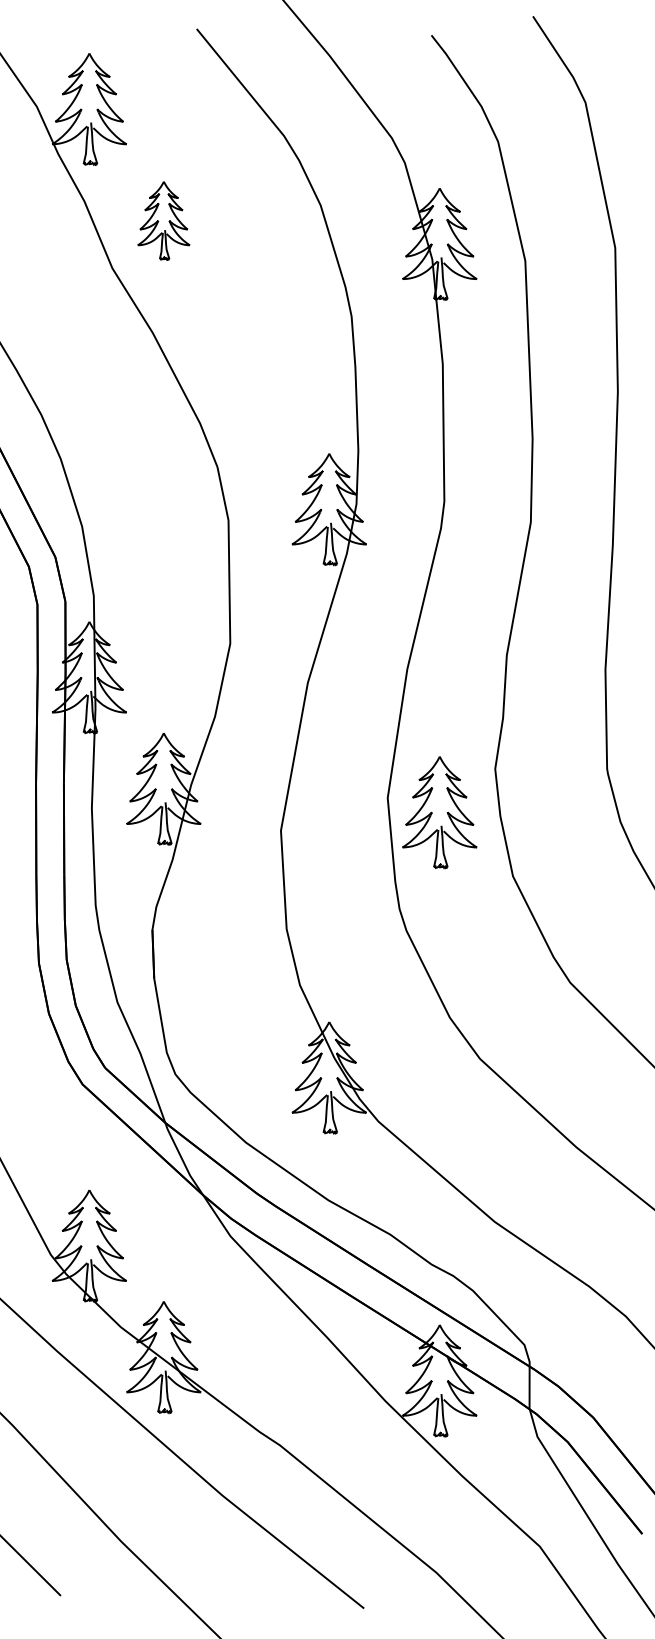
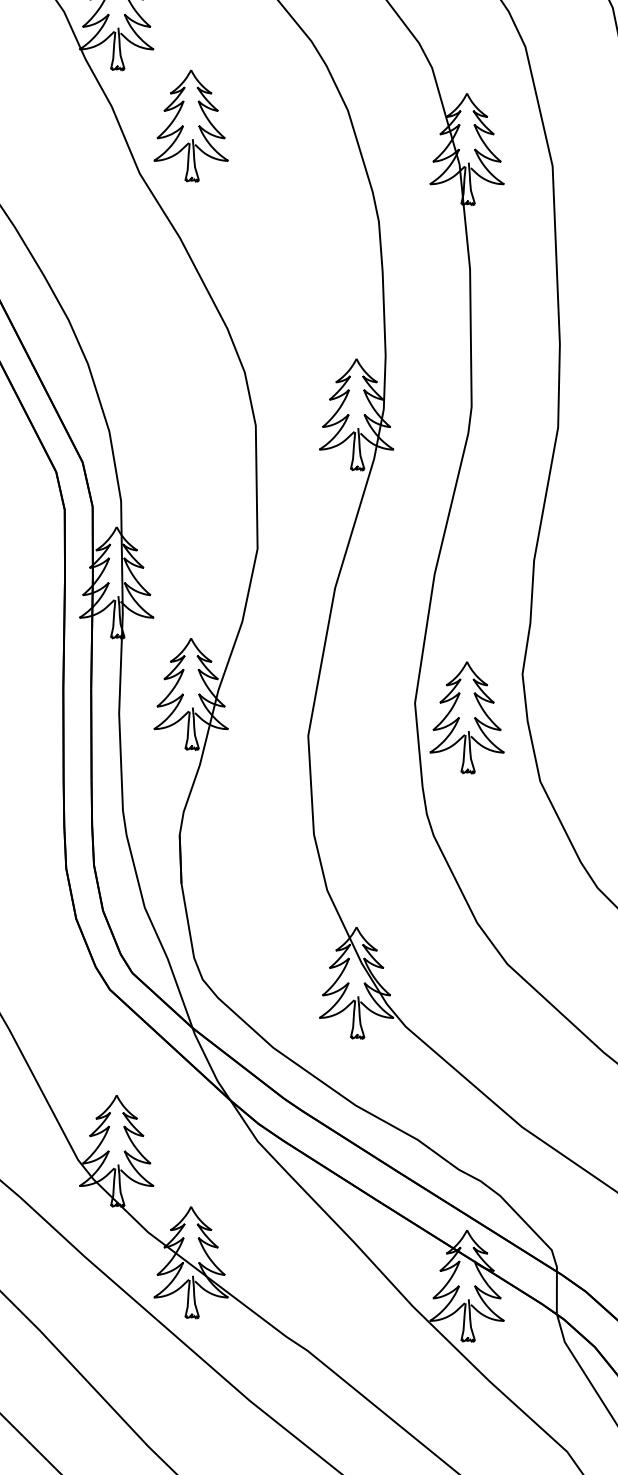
part: (163, 220) -> (190, 125), size x1.43

